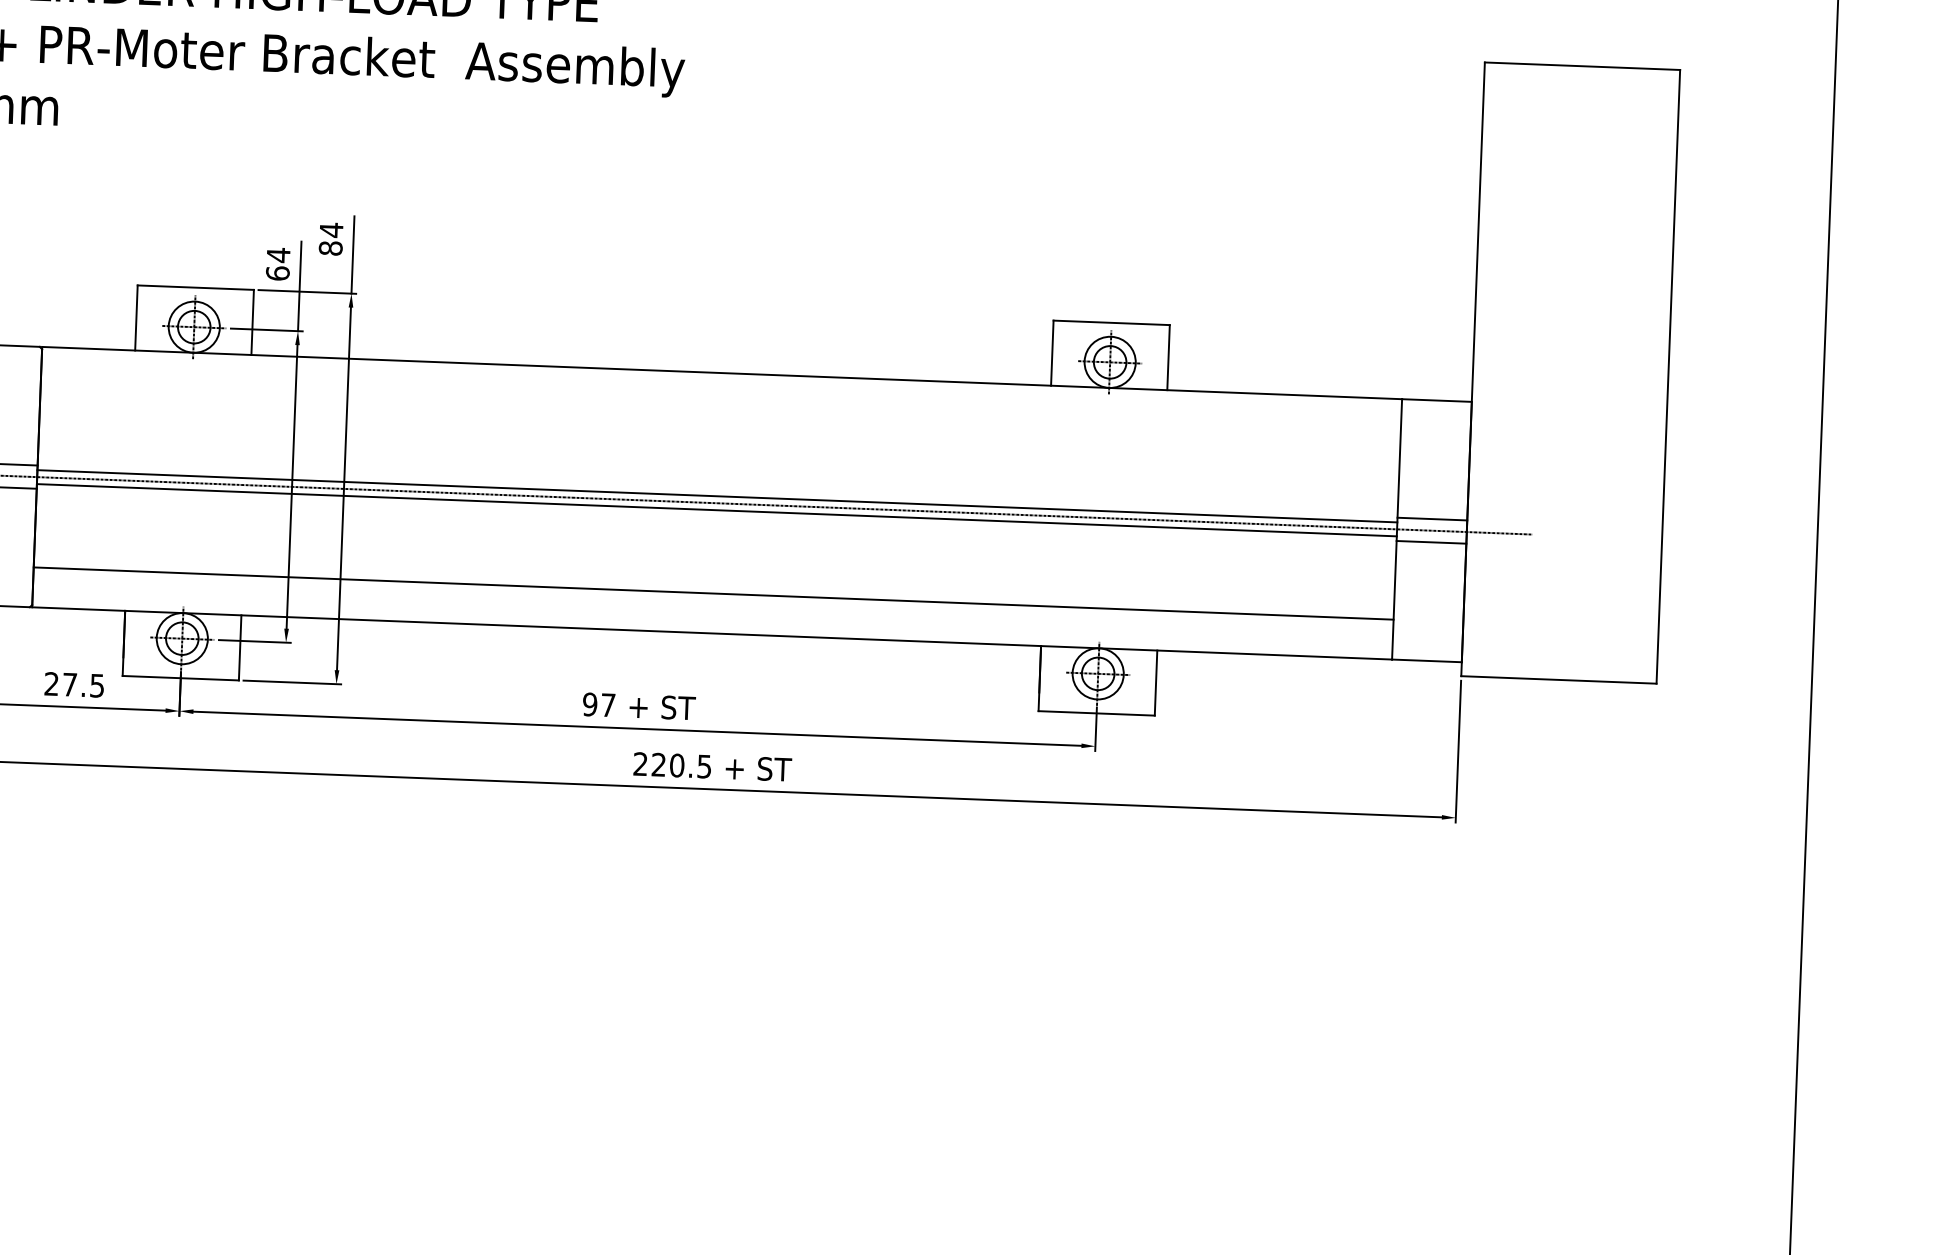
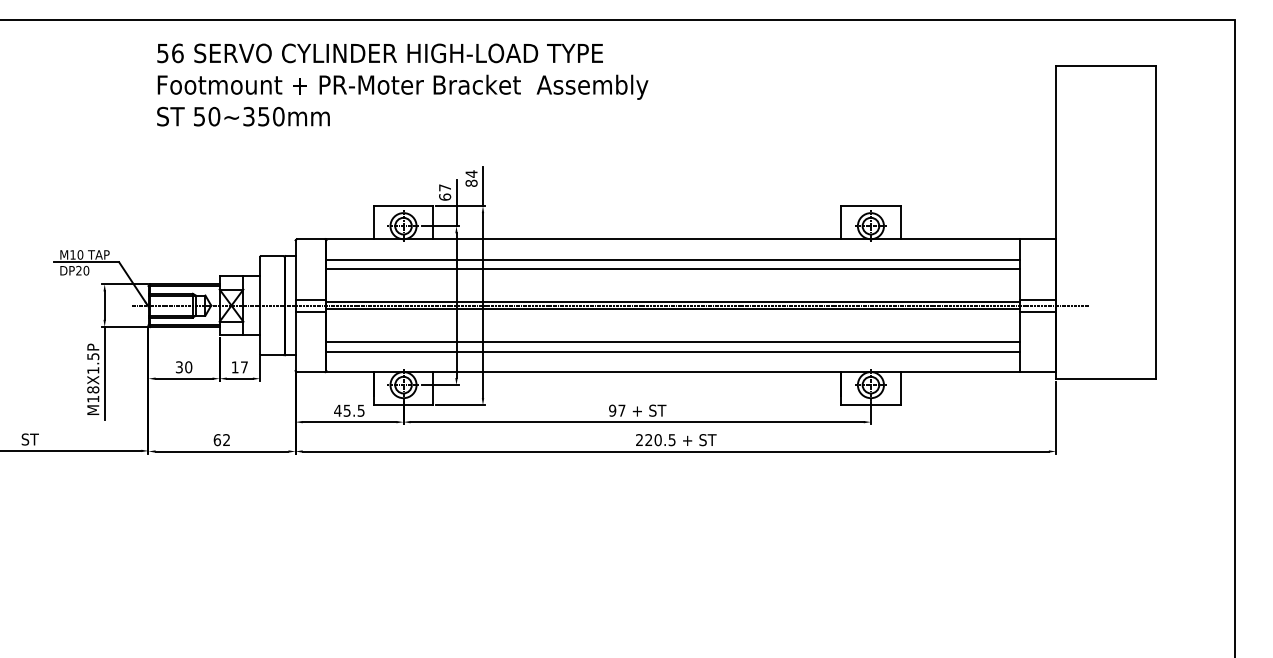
text: (277, 254) -> (444, 187), 64 -> 67
line: (720, 412) -> (673, 259), added
line: (720, 432) -> (673, 269), added
line: (714, 573) -> (673, 341), added
text: (60, 683) -> (342, 410), 27.5 -> 45.5

